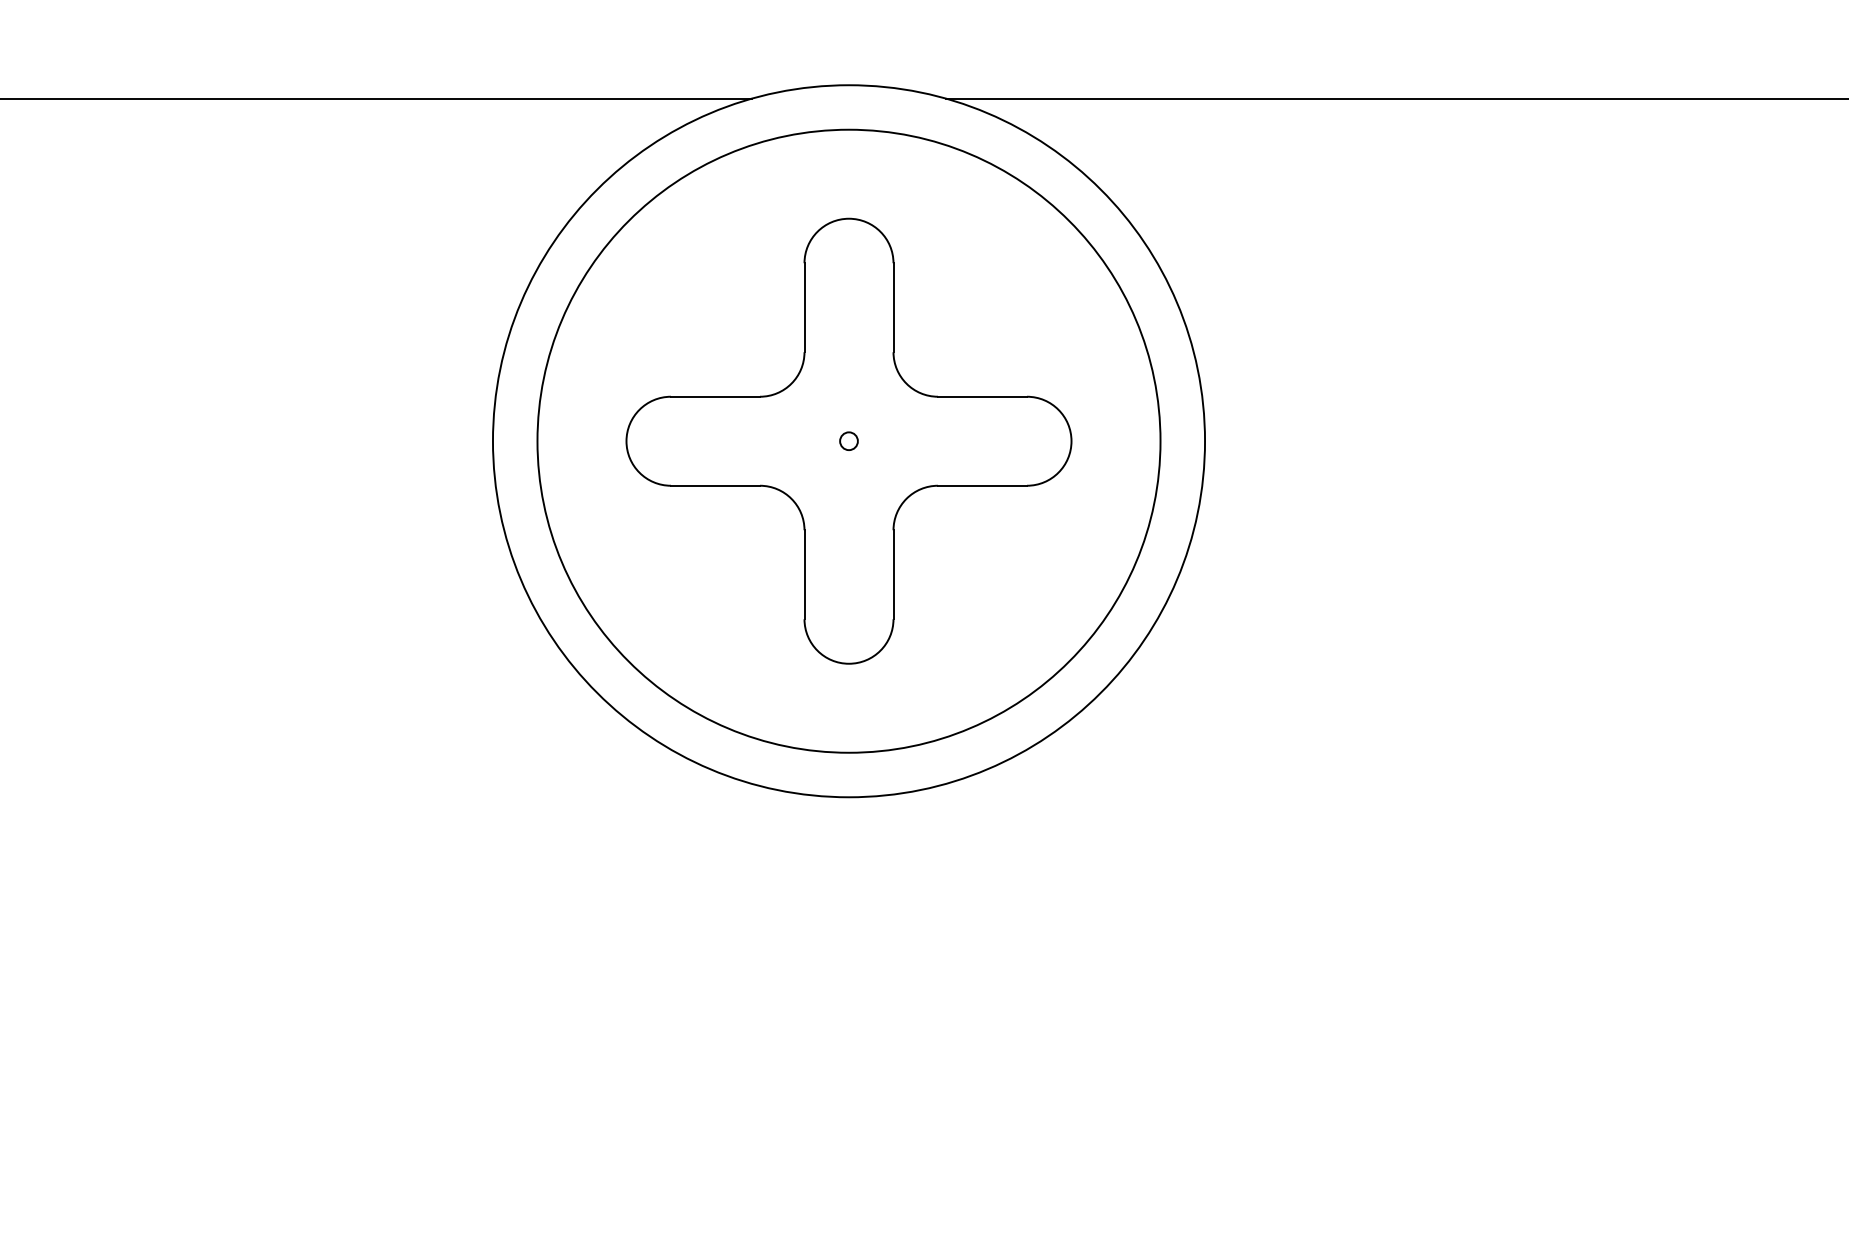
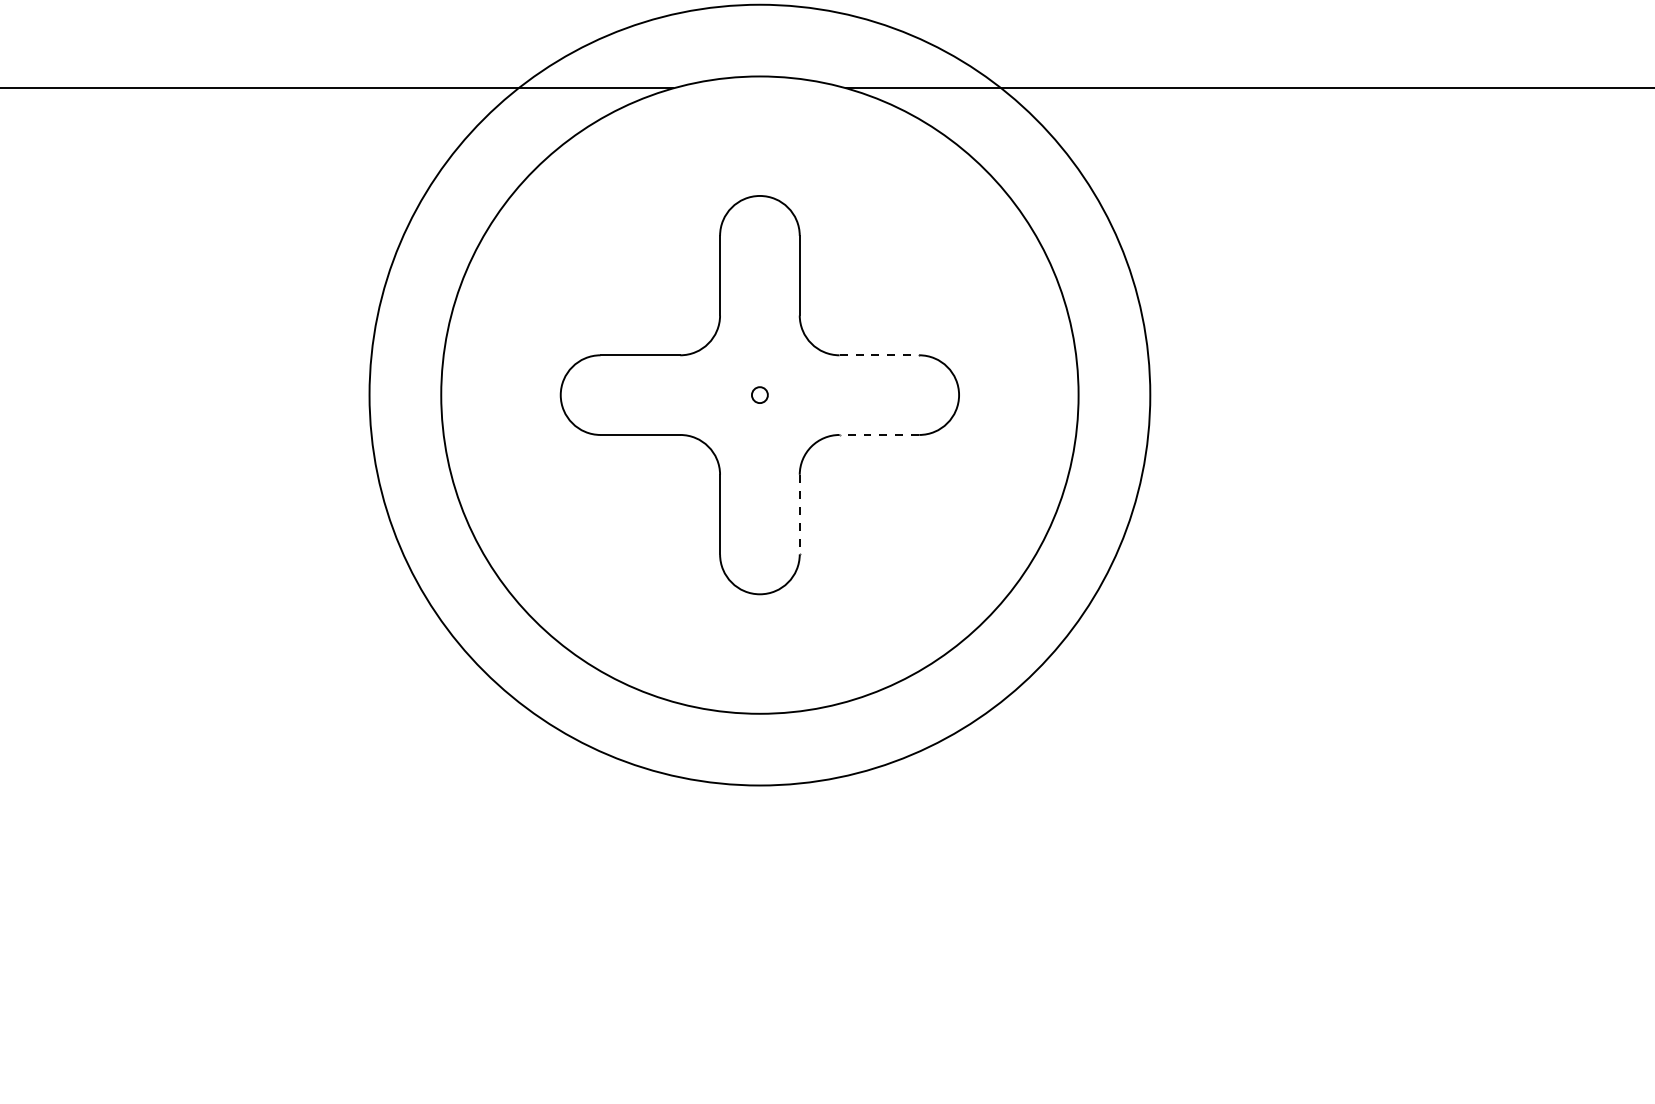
line: (982, 396) -> (879, 355), solid -> dashed
circle: (848, 440) -> (759, 394), size x1.4
line: (982, 485) -> (879, 434), solid -> dashed
line: (893, 574) -> (799, 514), solid -> dashed

